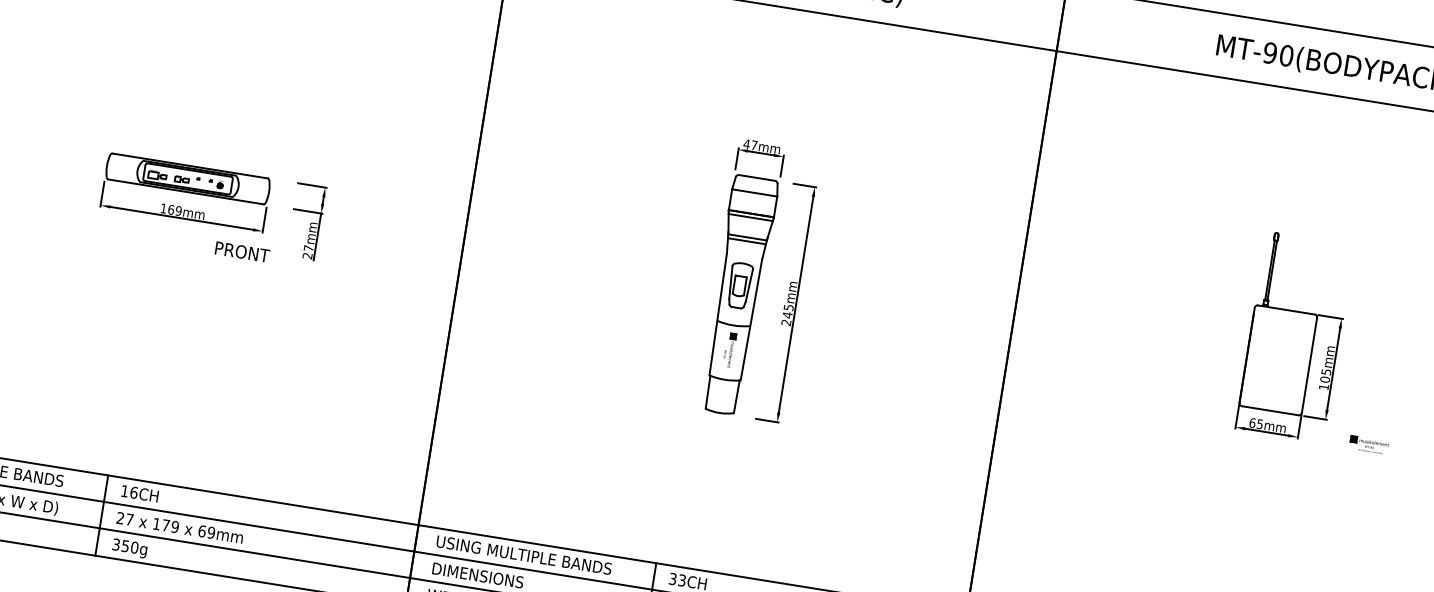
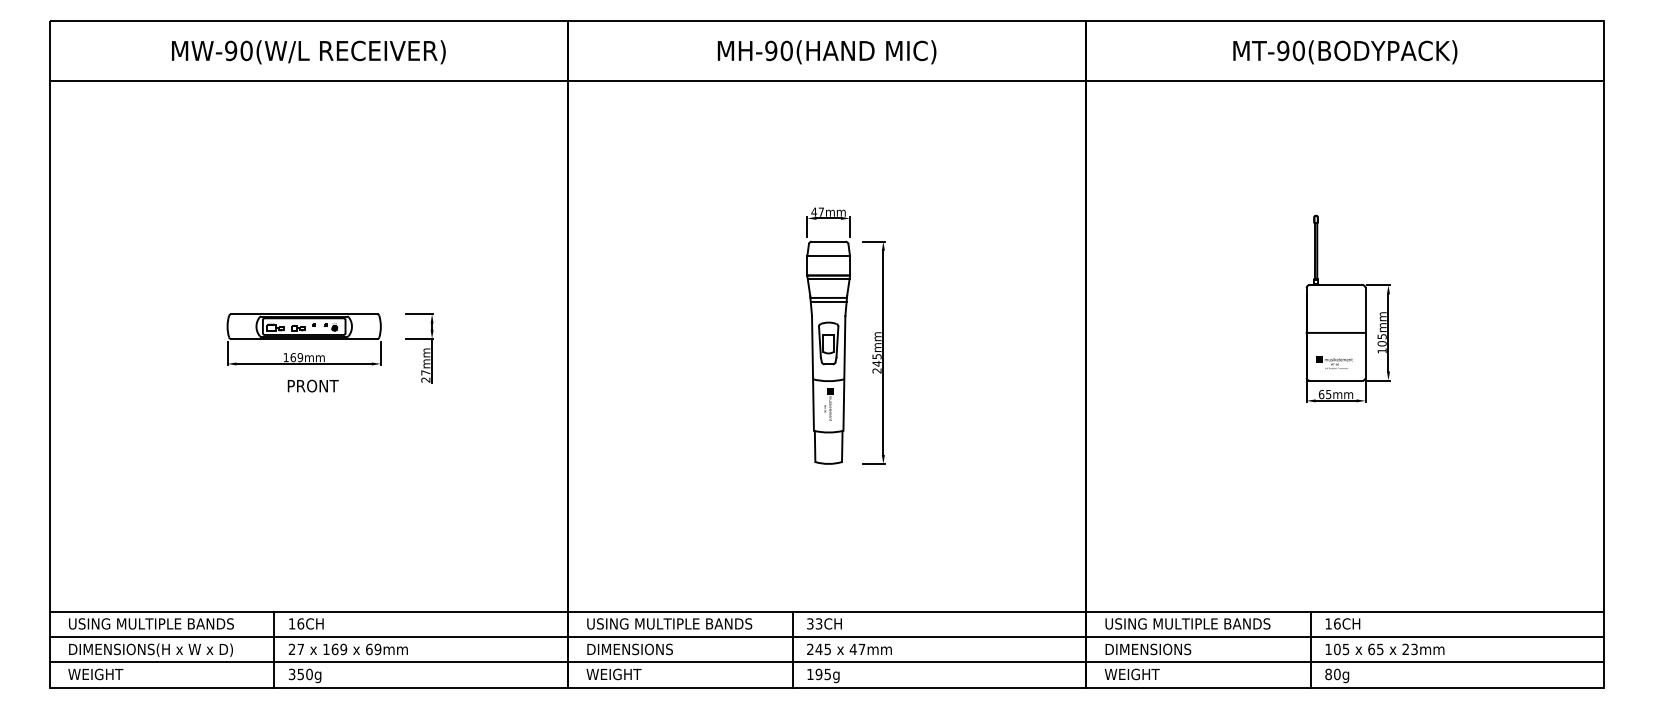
text: (241, 251) -> (312, 385), moved
line: (1277, 359) -> (1335, 332), added
part: (1369, 445) -> (1334, 362), moved
text: (165, 525) -> (334, 649), 179 -> 169

